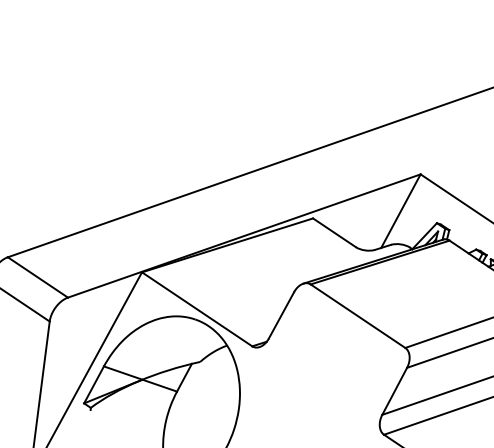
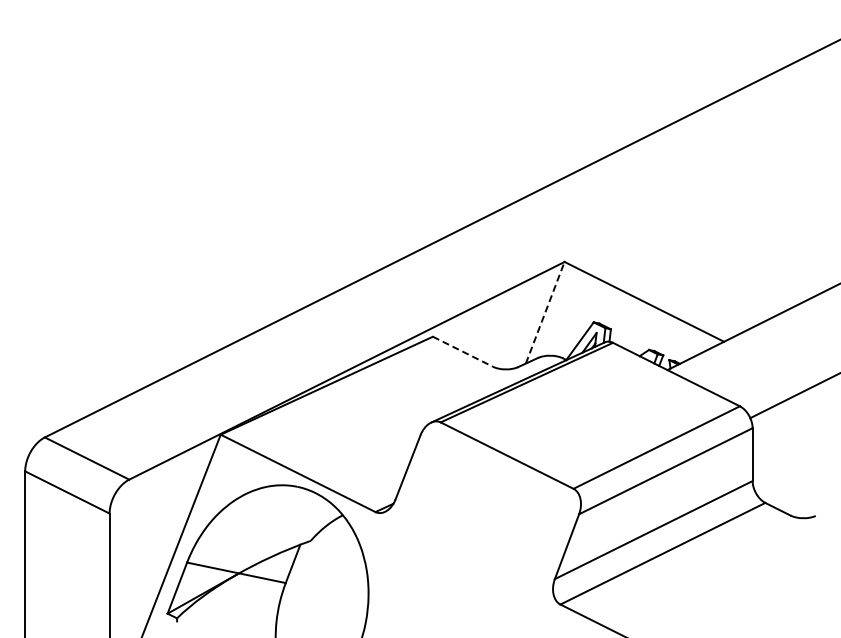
line: (401, 210) -> (545, 312), solid -> dashed
line: (334, 232) -> (462, 351), solid -> dashed

